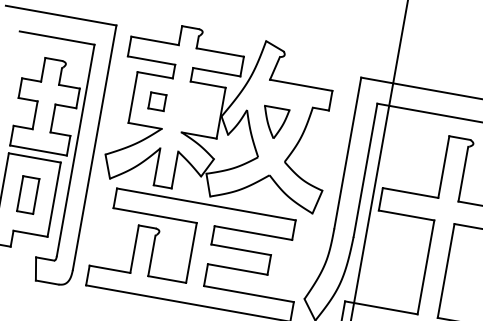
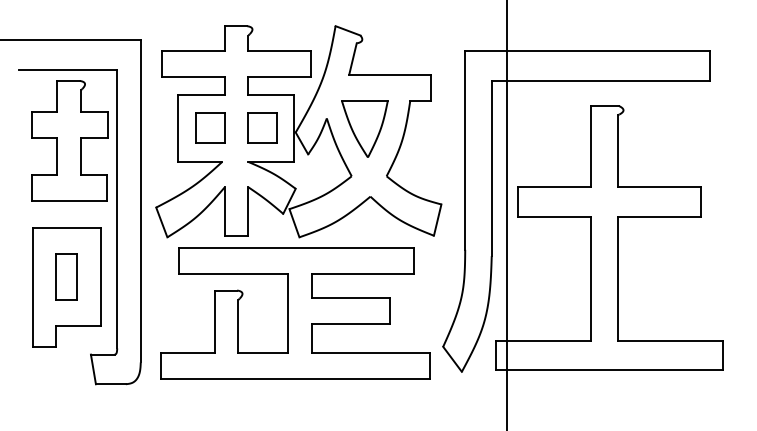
part: (157, 101) -> (210, 127), size x1.43
part: (46, 104) -> (69, 140), moved
part: (197, 108) -> (262, 127), added
part: (274, 122) -> (364, 128), size x1.43

